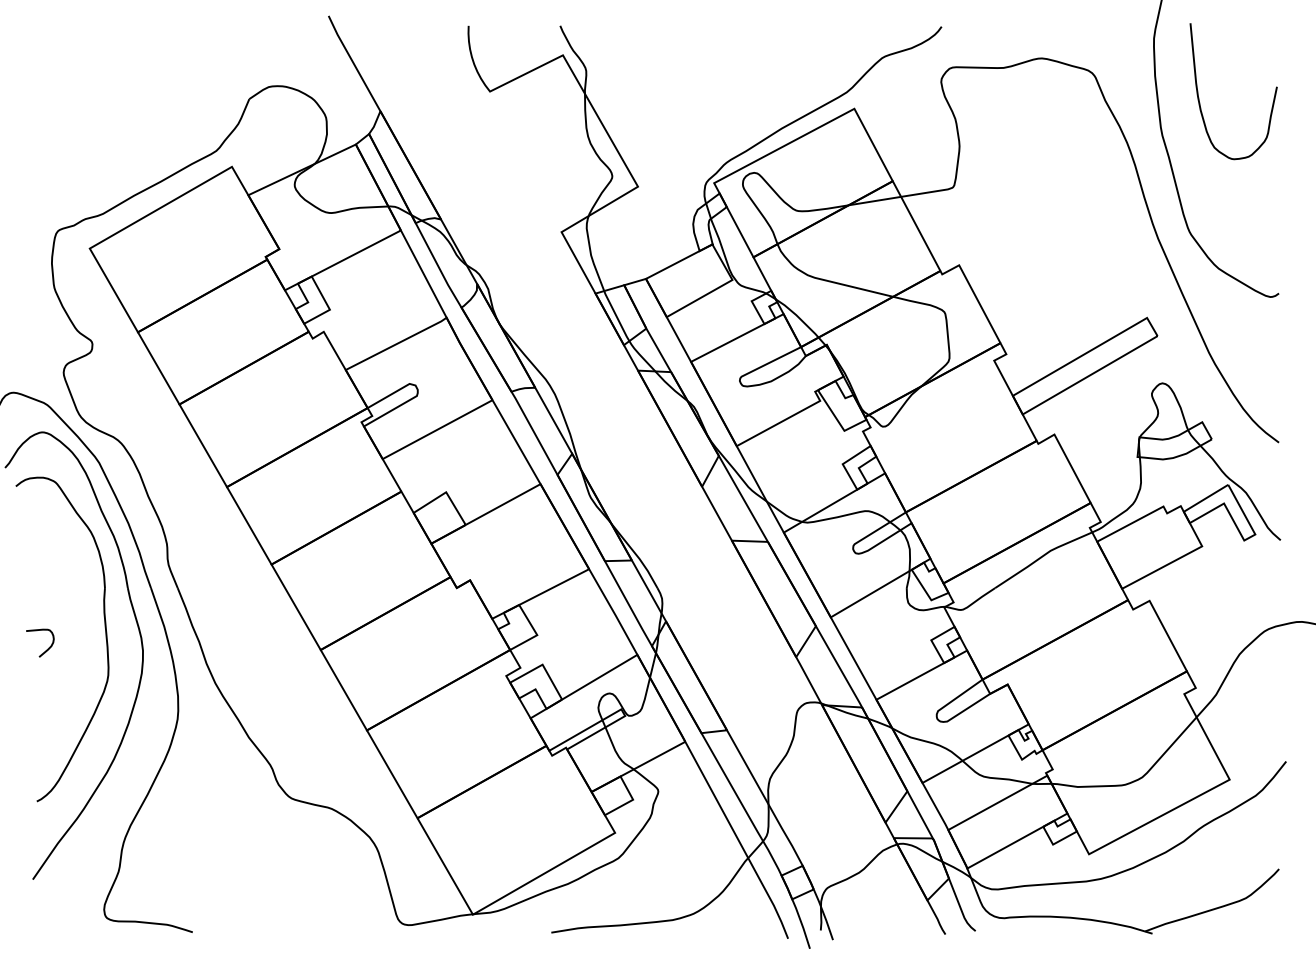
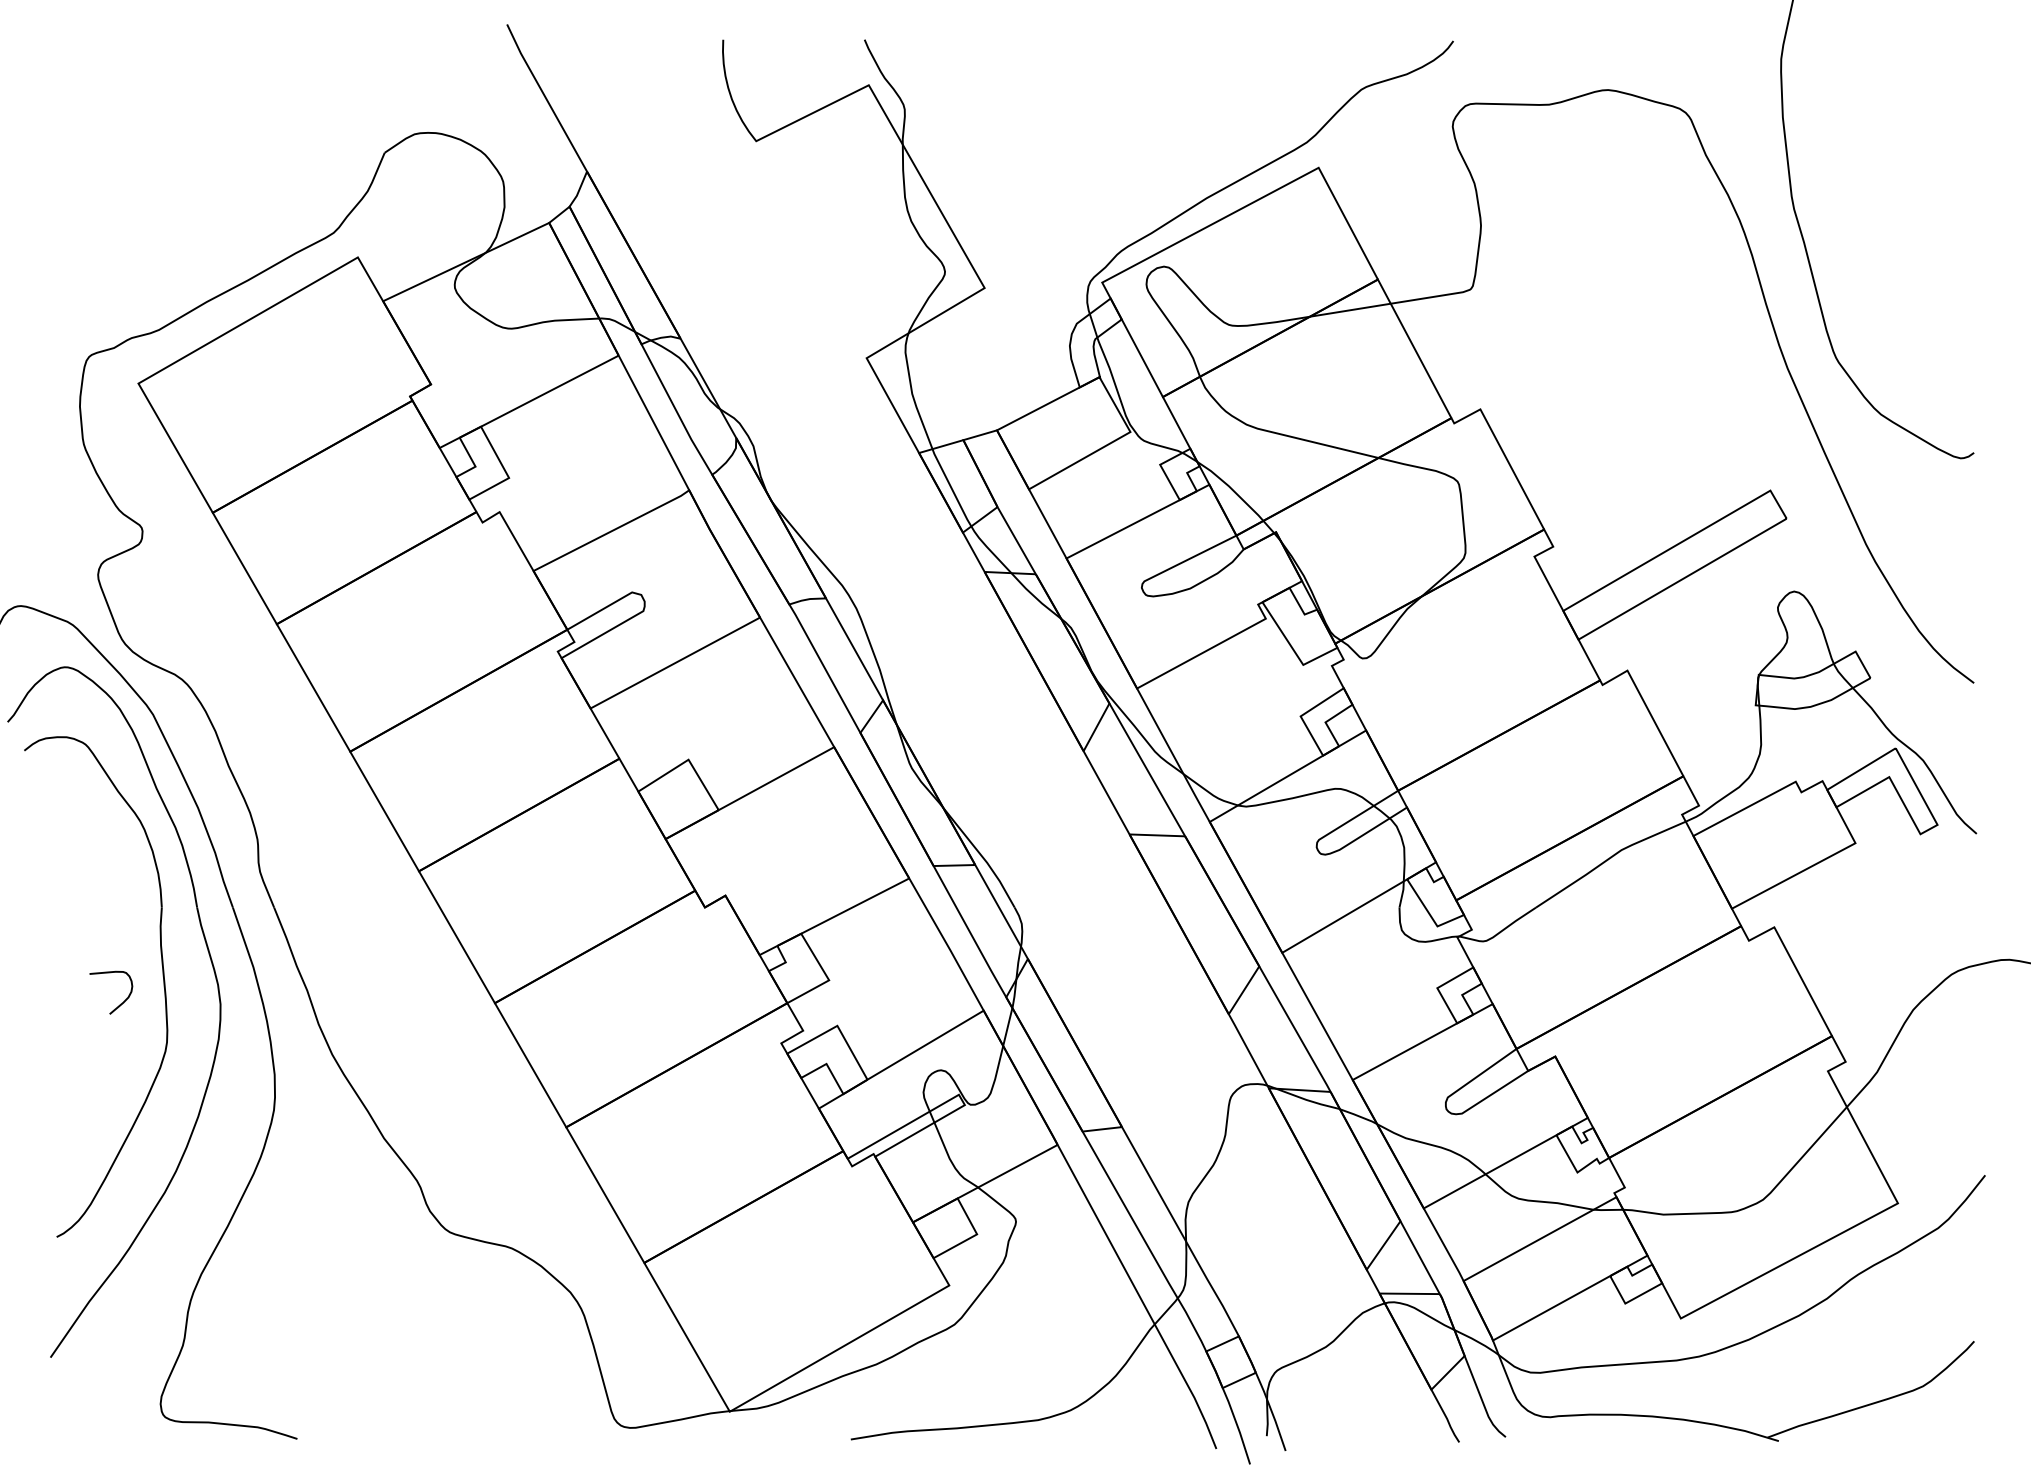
curve: (1199, 97) -> (1851, 150), removed
curve: (47, 648) -> (122, 1000), moved

